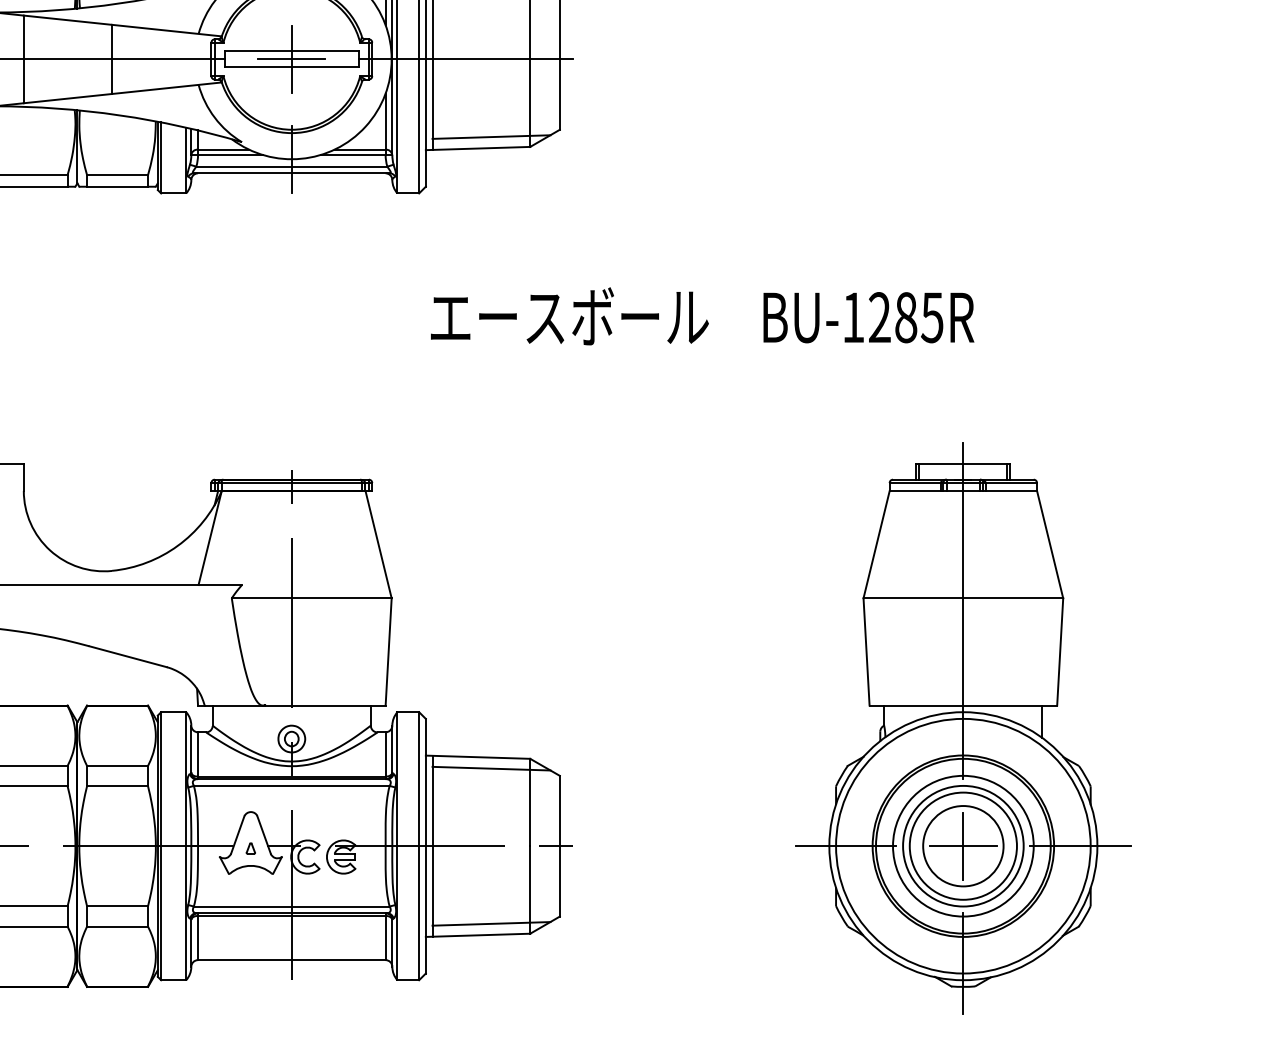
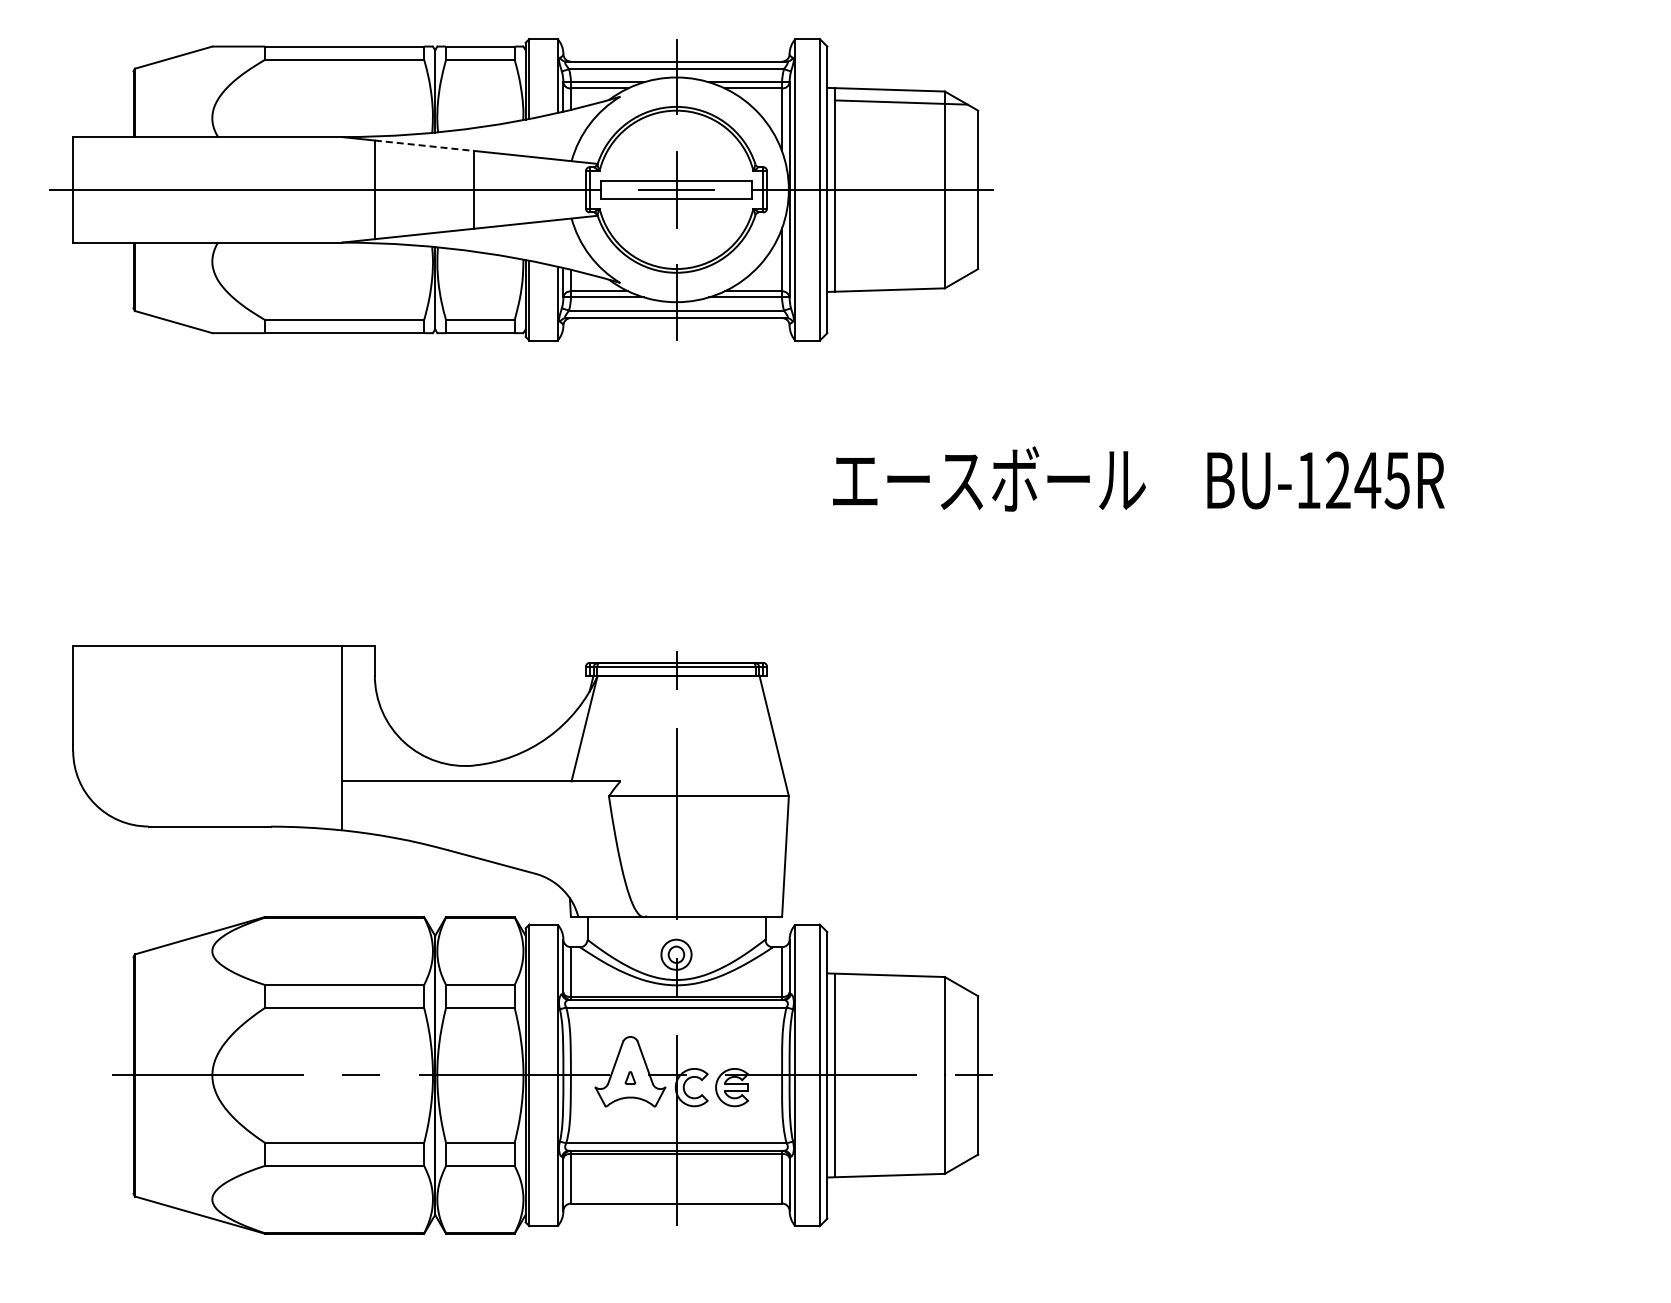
line: (67, 20) -> (424, 145), solid -> dashed
line: (490, 137) -> (900, 277), removed
text: (905, 317) -> (1367, 480), BU-1285R -> BU-1245R
part: (963, 728) -> (1432, 942), removed
line: (490, 769) -> (900, 988), removed
line: (490, 923) -> (900, 1162), removed

